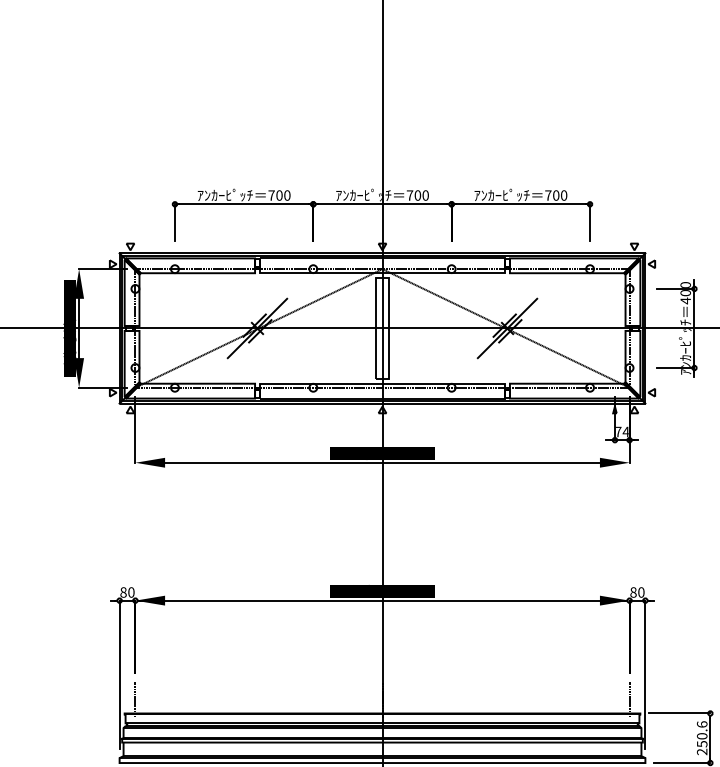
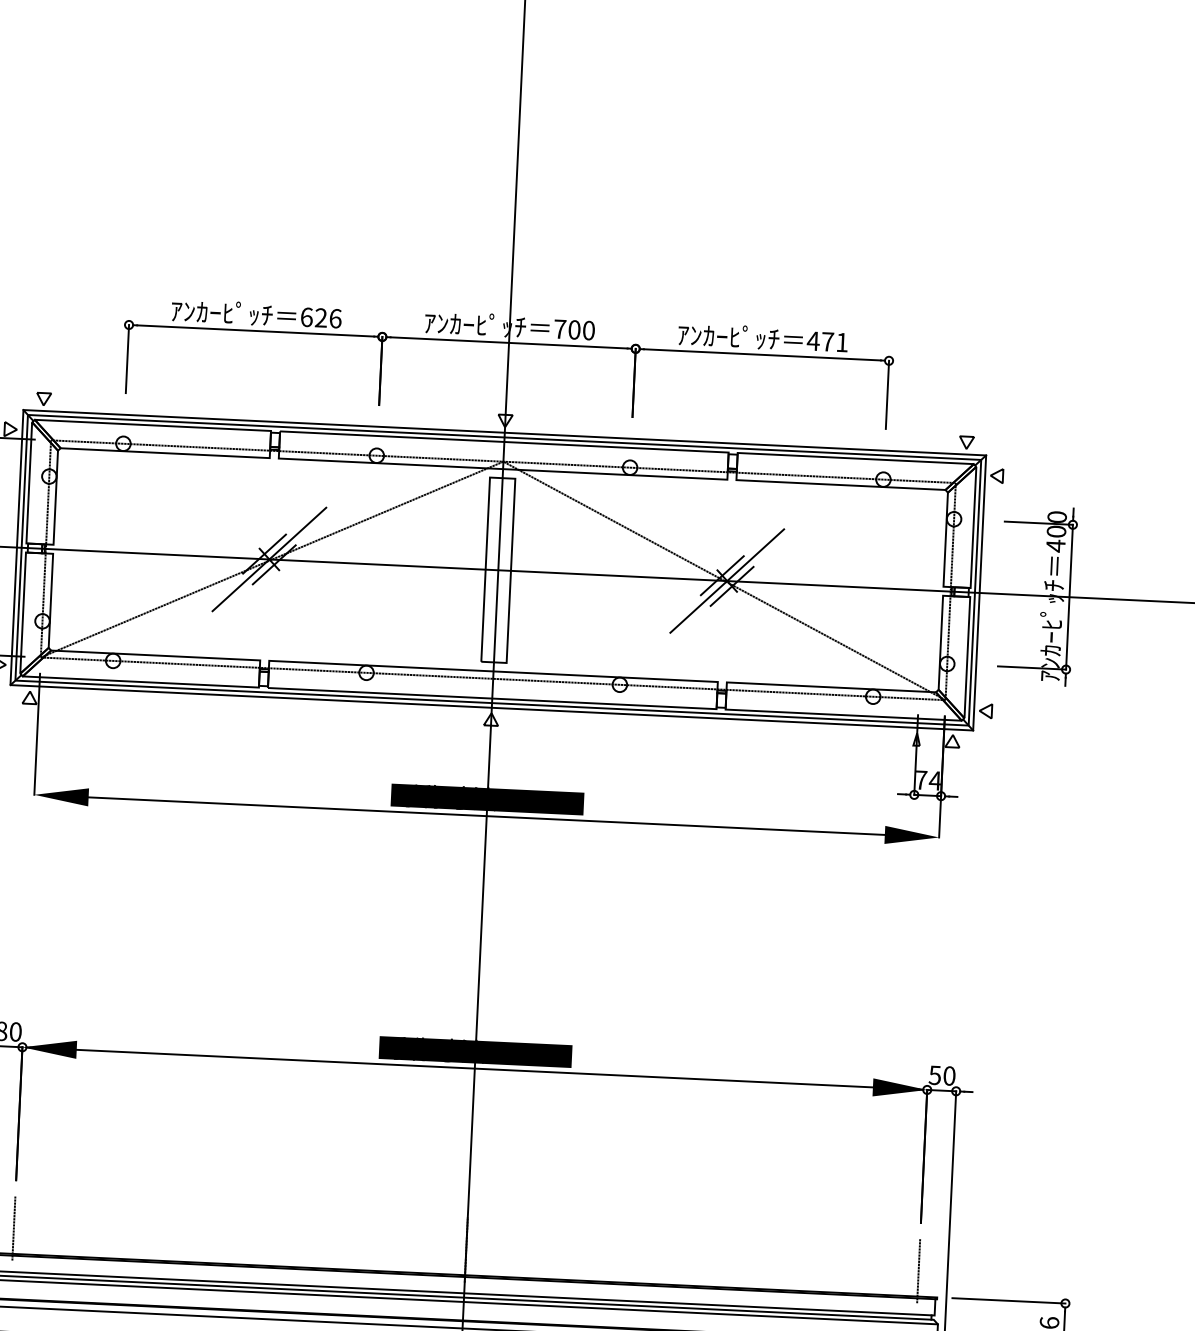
text: (279, 195) -> (321, 317), 700 -> 626
text: (555, 195) -> (826, 341), 700 -> 471
text: (633, 592) -> (935, 1075), 80 -> 50

